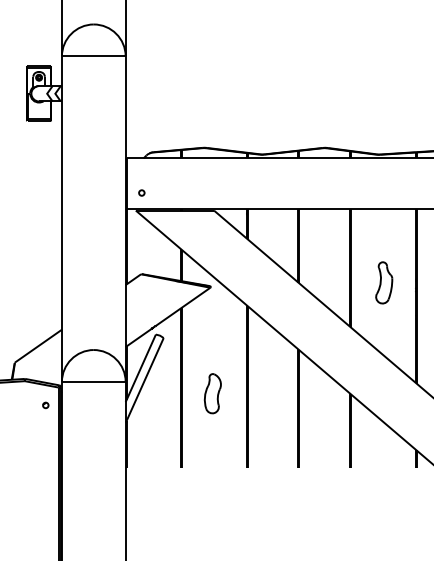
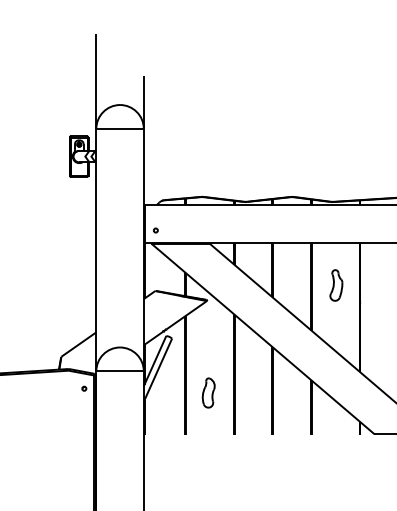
part: (384, 282) -> (336, 285), moved
part: (212, 393) -> (208, 392), moved

